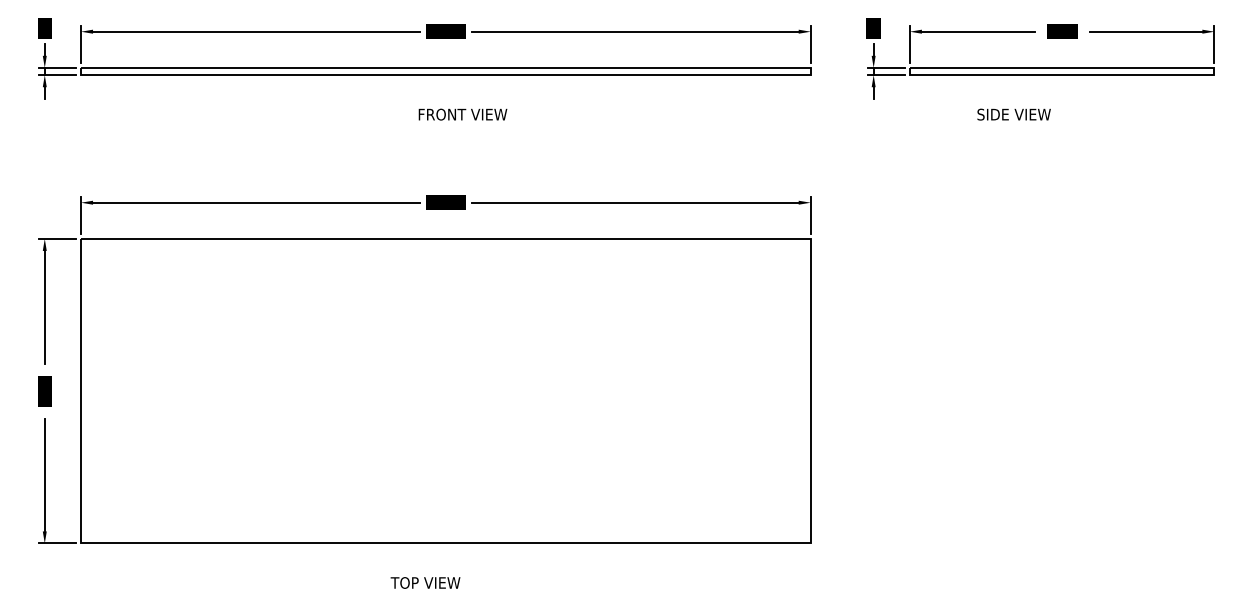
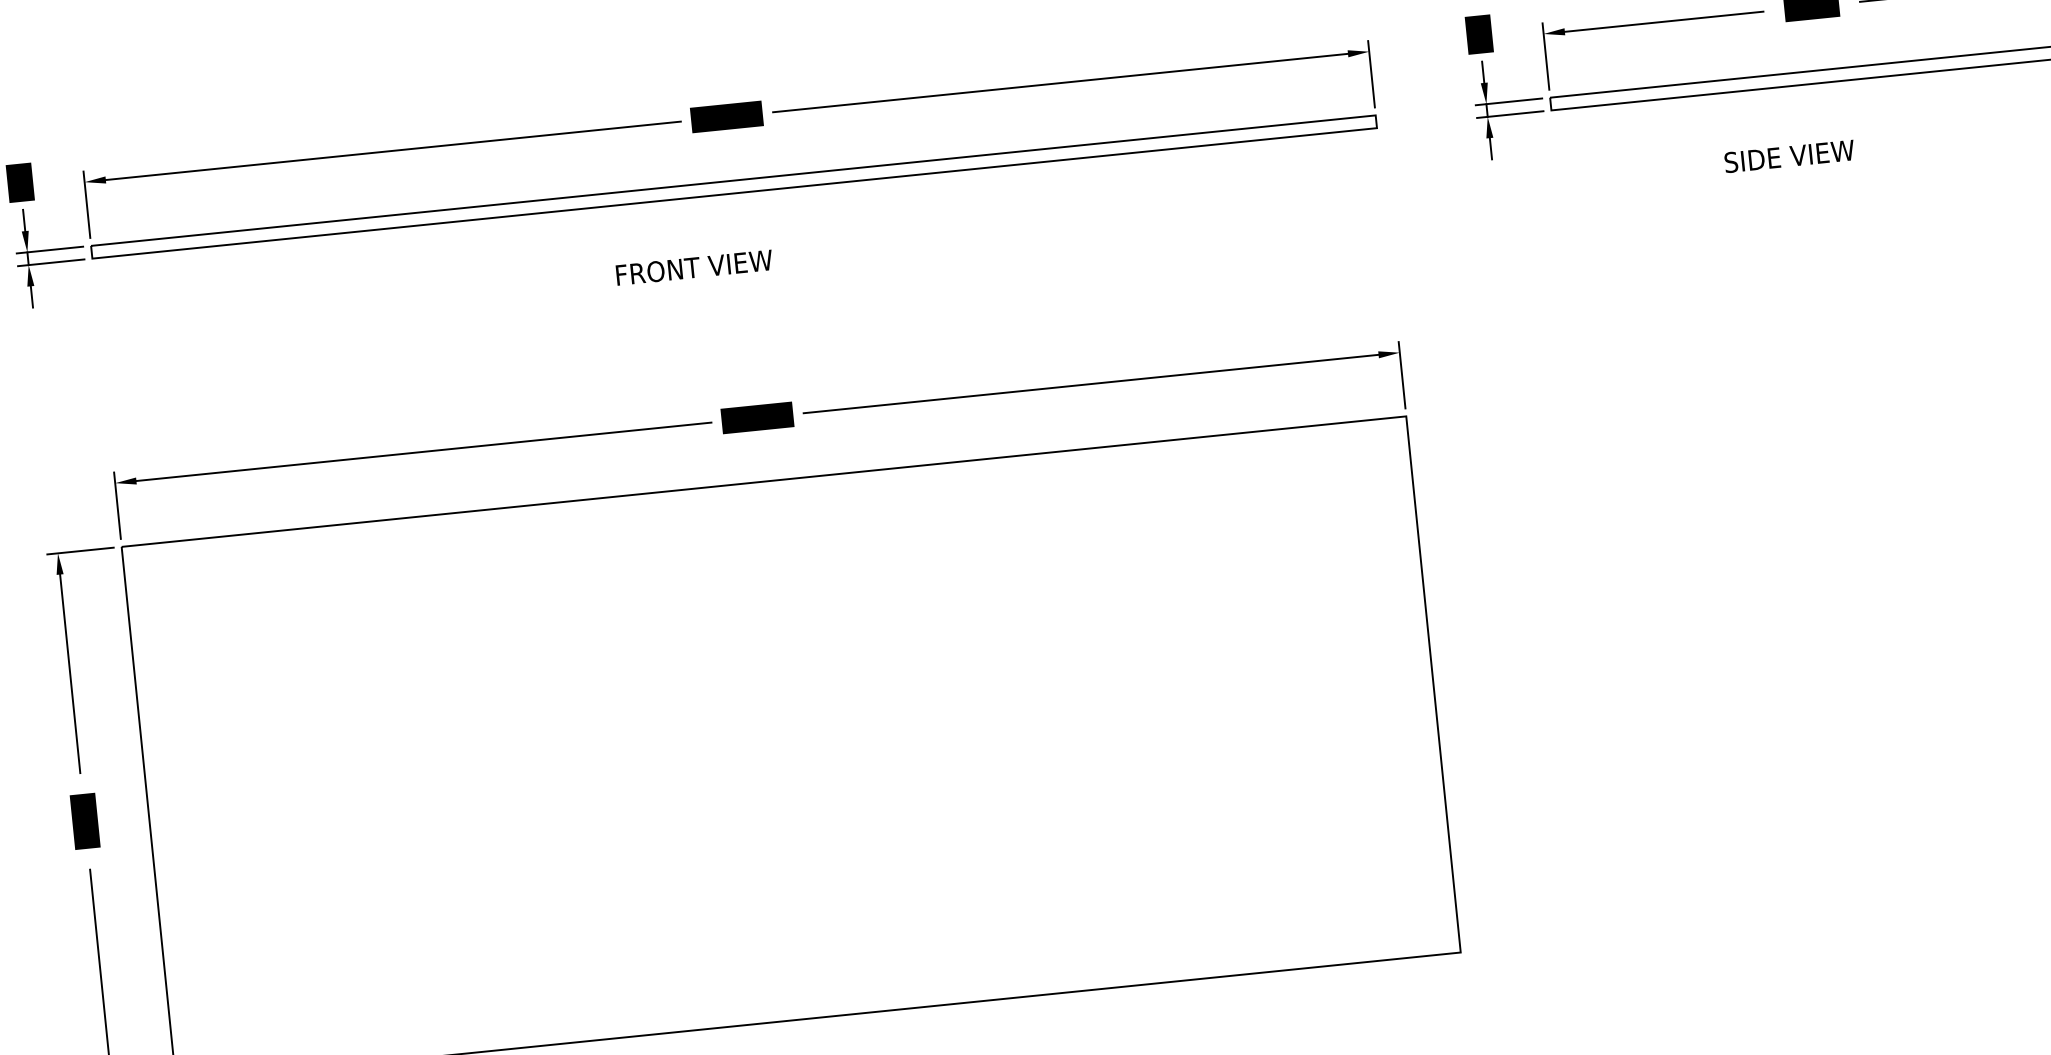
text: (462, 114) -> (693, 267), moved
text: (1013, 114) -> (1788, 156), moved

